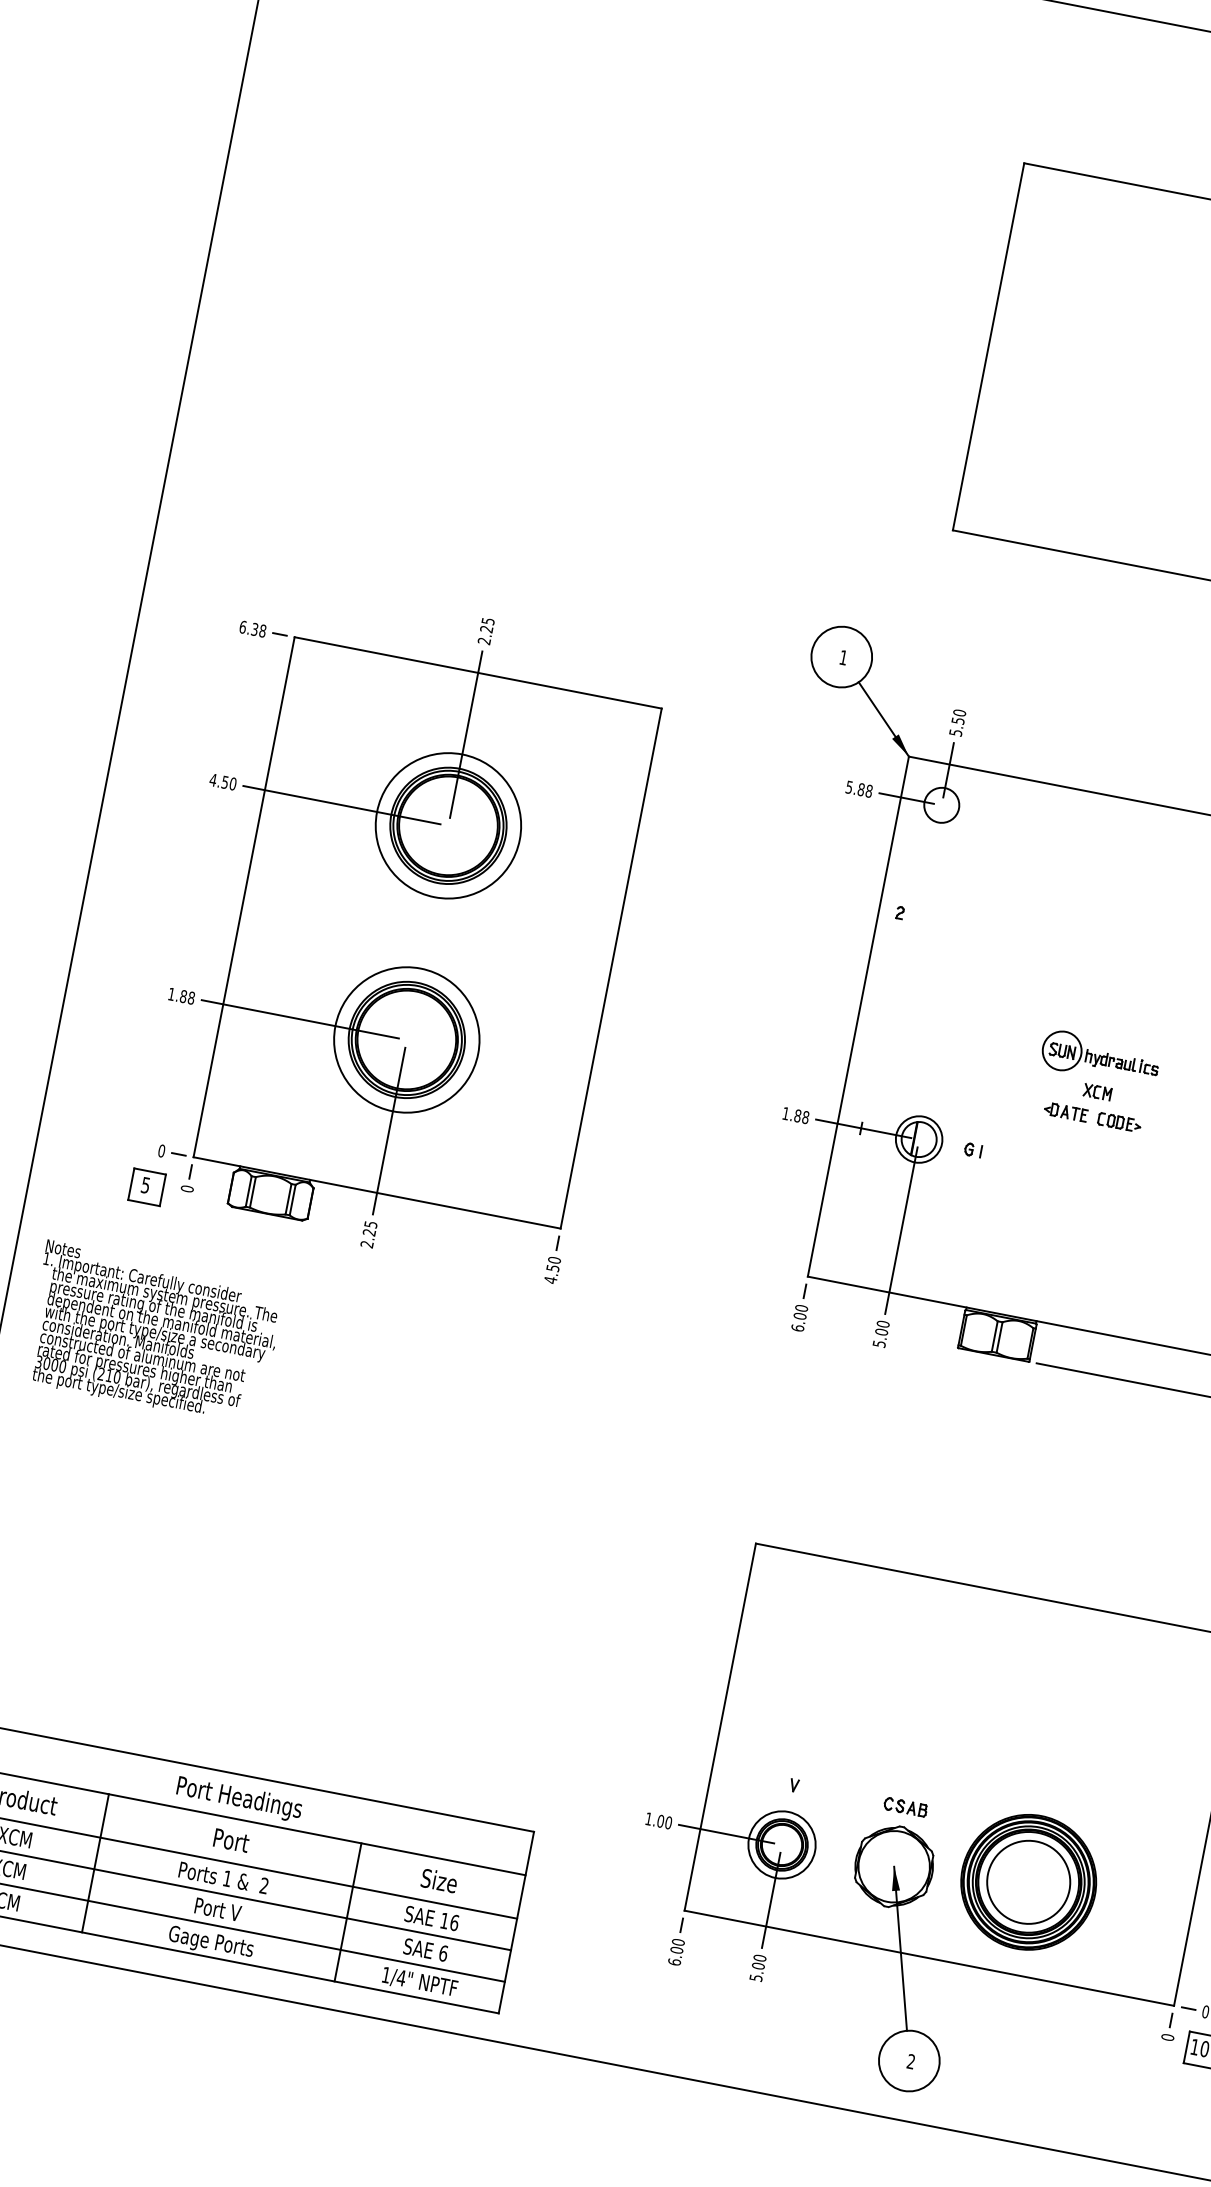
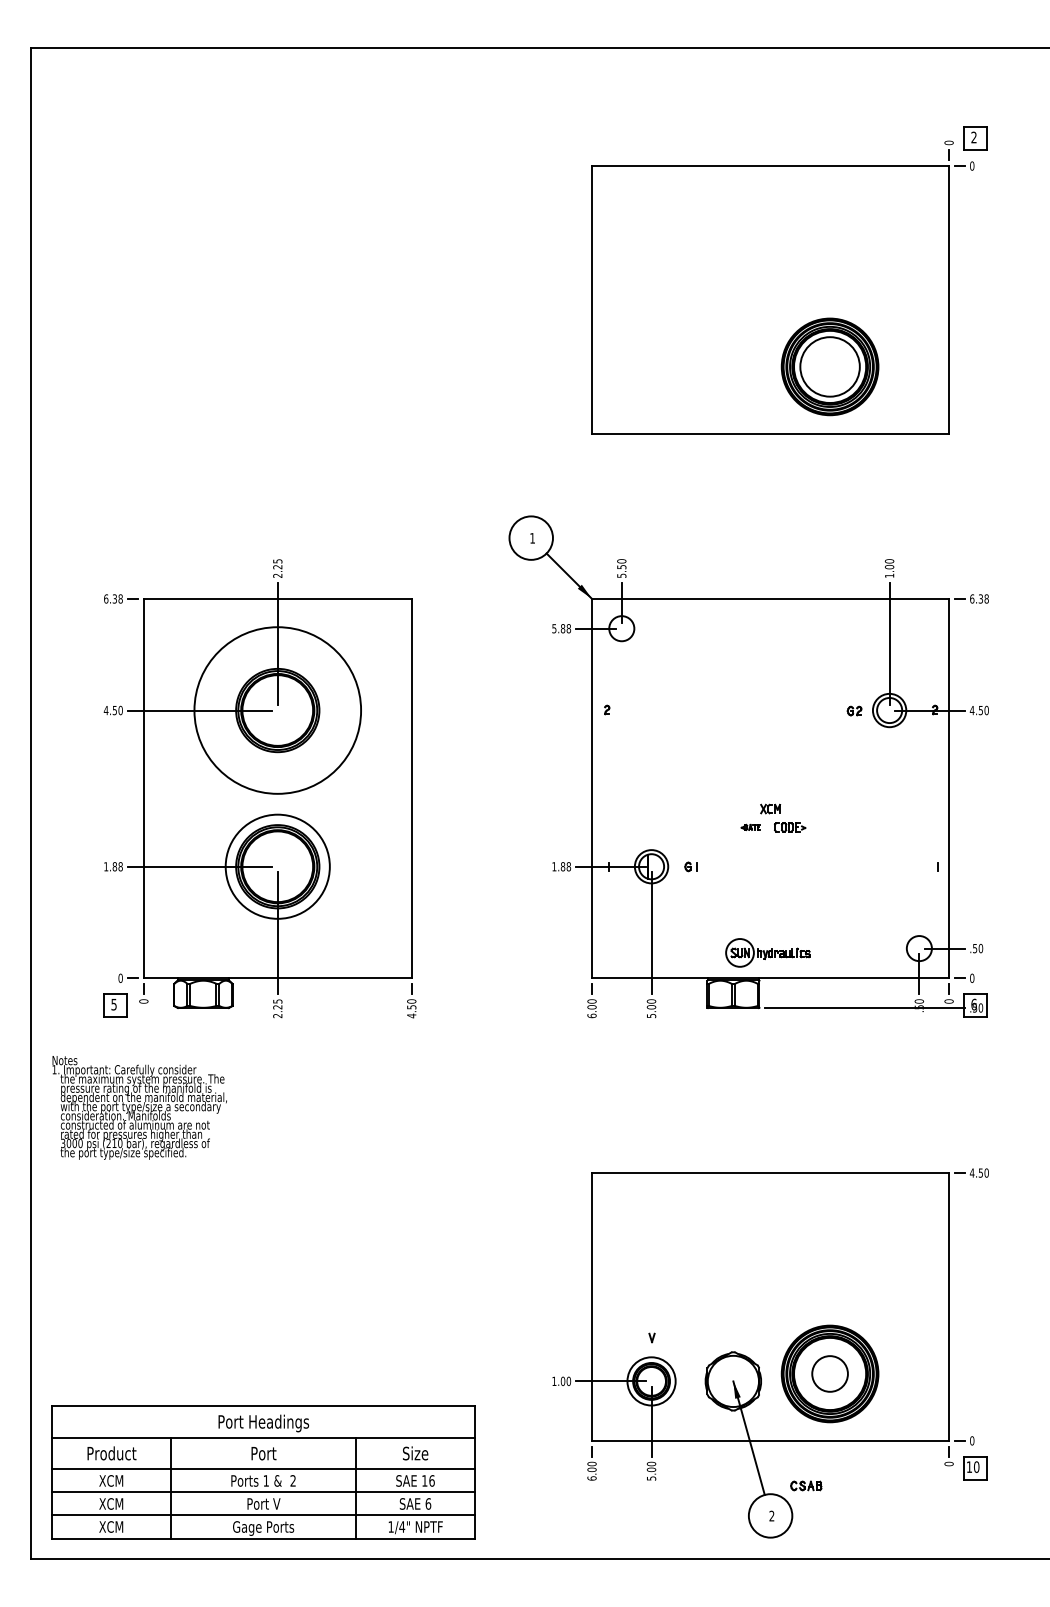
circle: (448, 825) -> (277, 710), size x1.6
part: (1099, 1057) -> (767, 952), moved
part: (1065, 1112) -> (750, 827), size x0.6
part: (906, 1806) -> (806, 1485), moved
circle: (1028, 1881) -> (829, 1373), size x0.6

